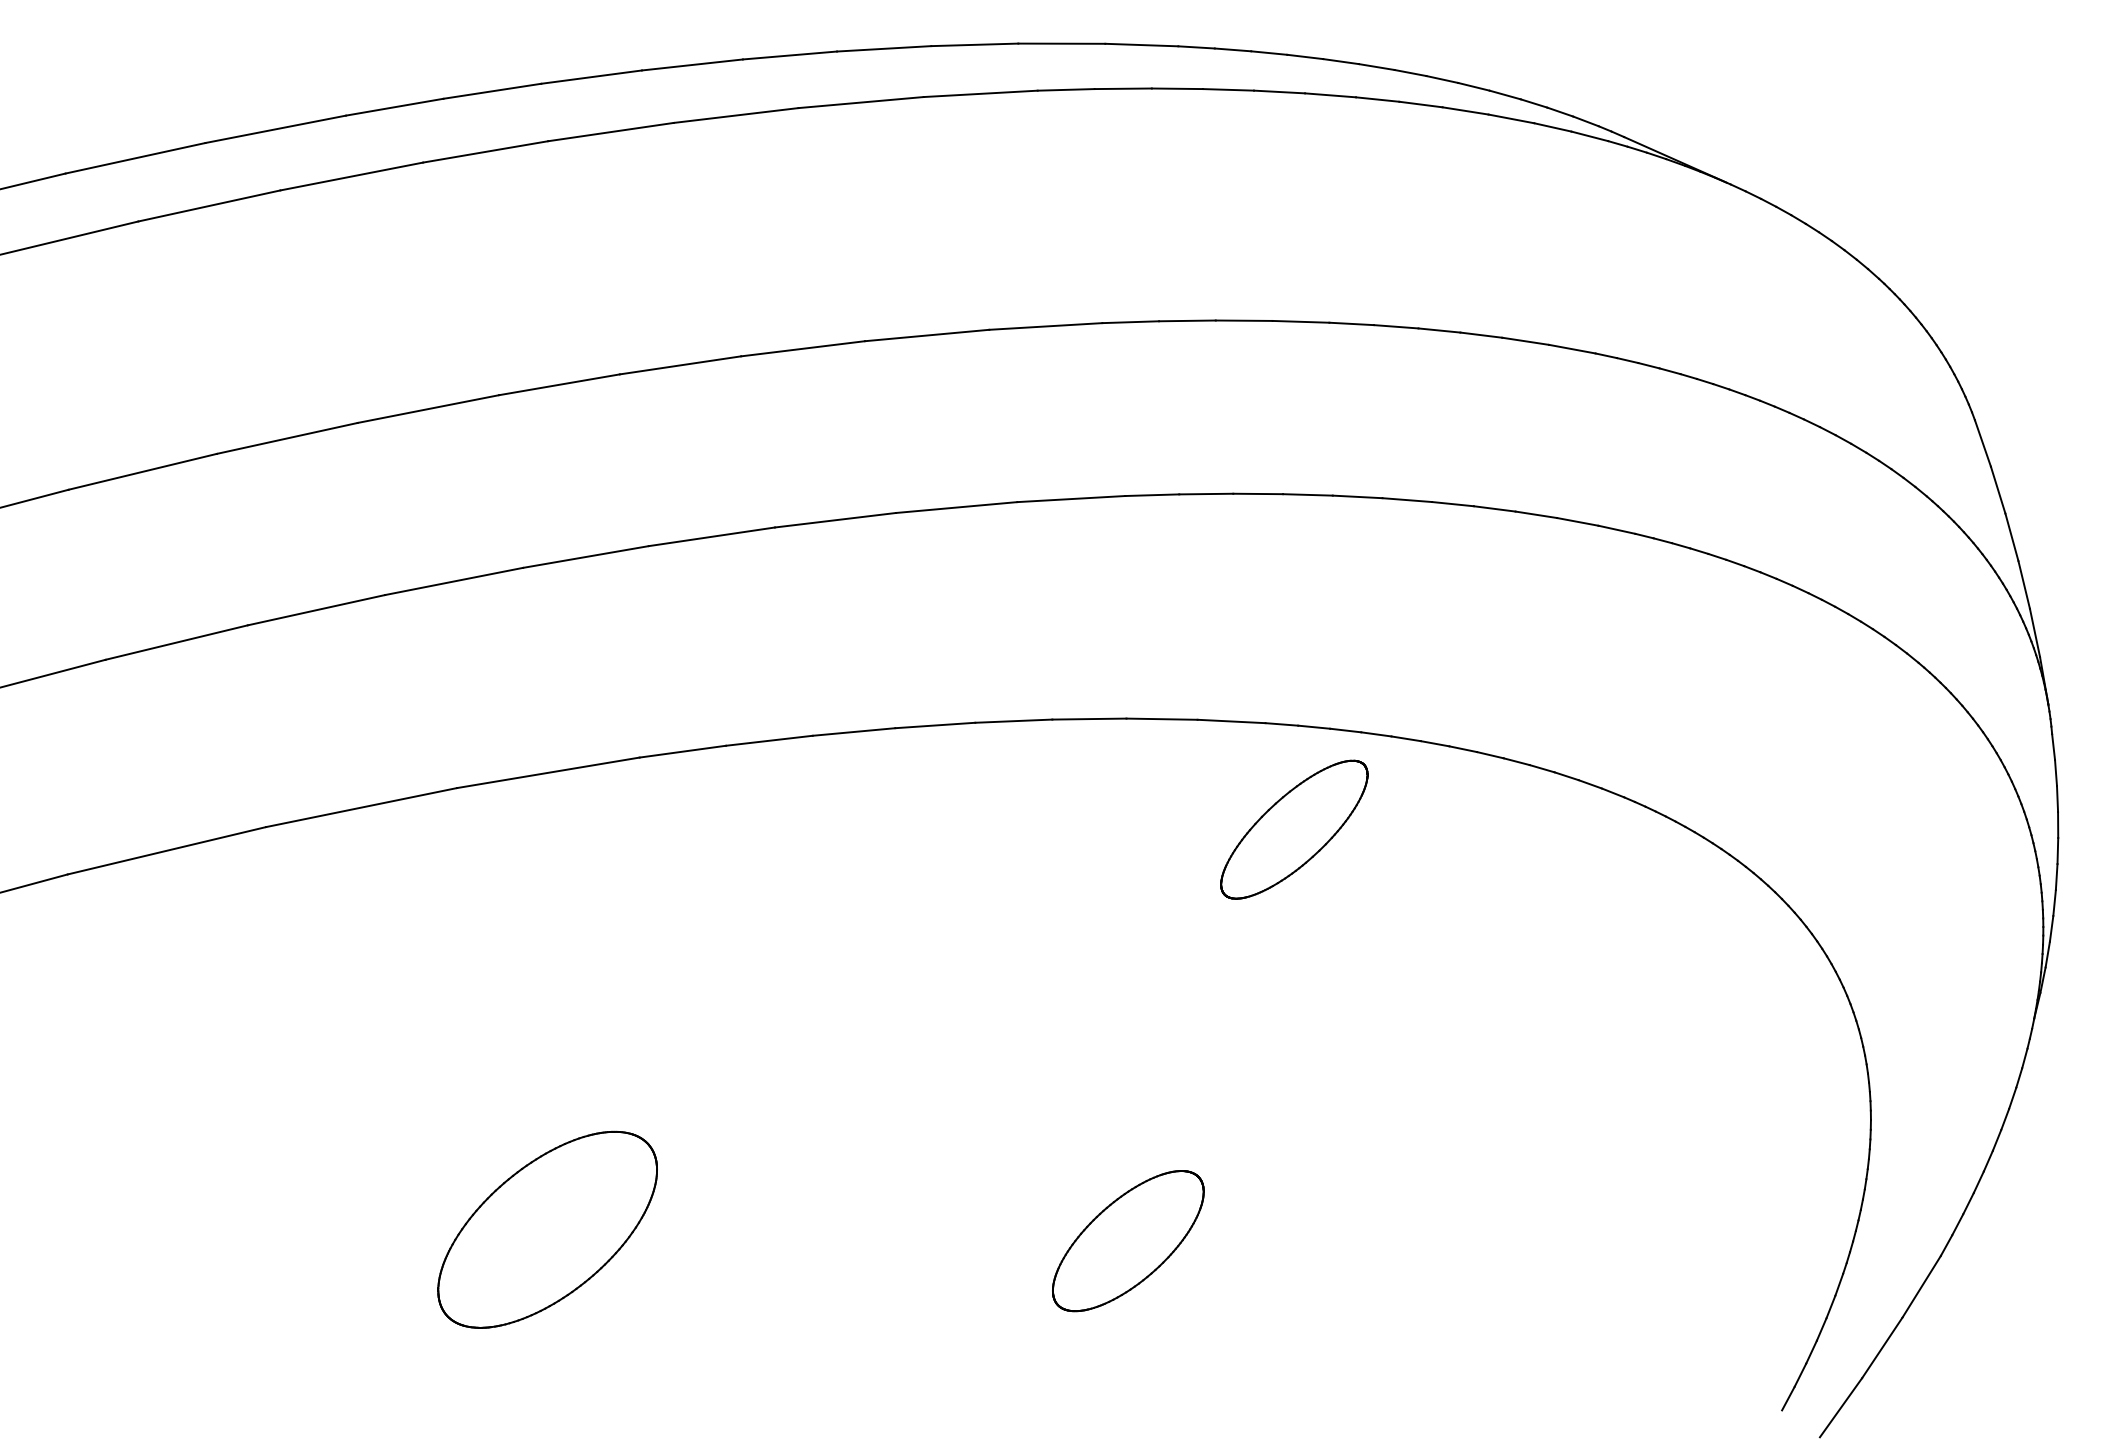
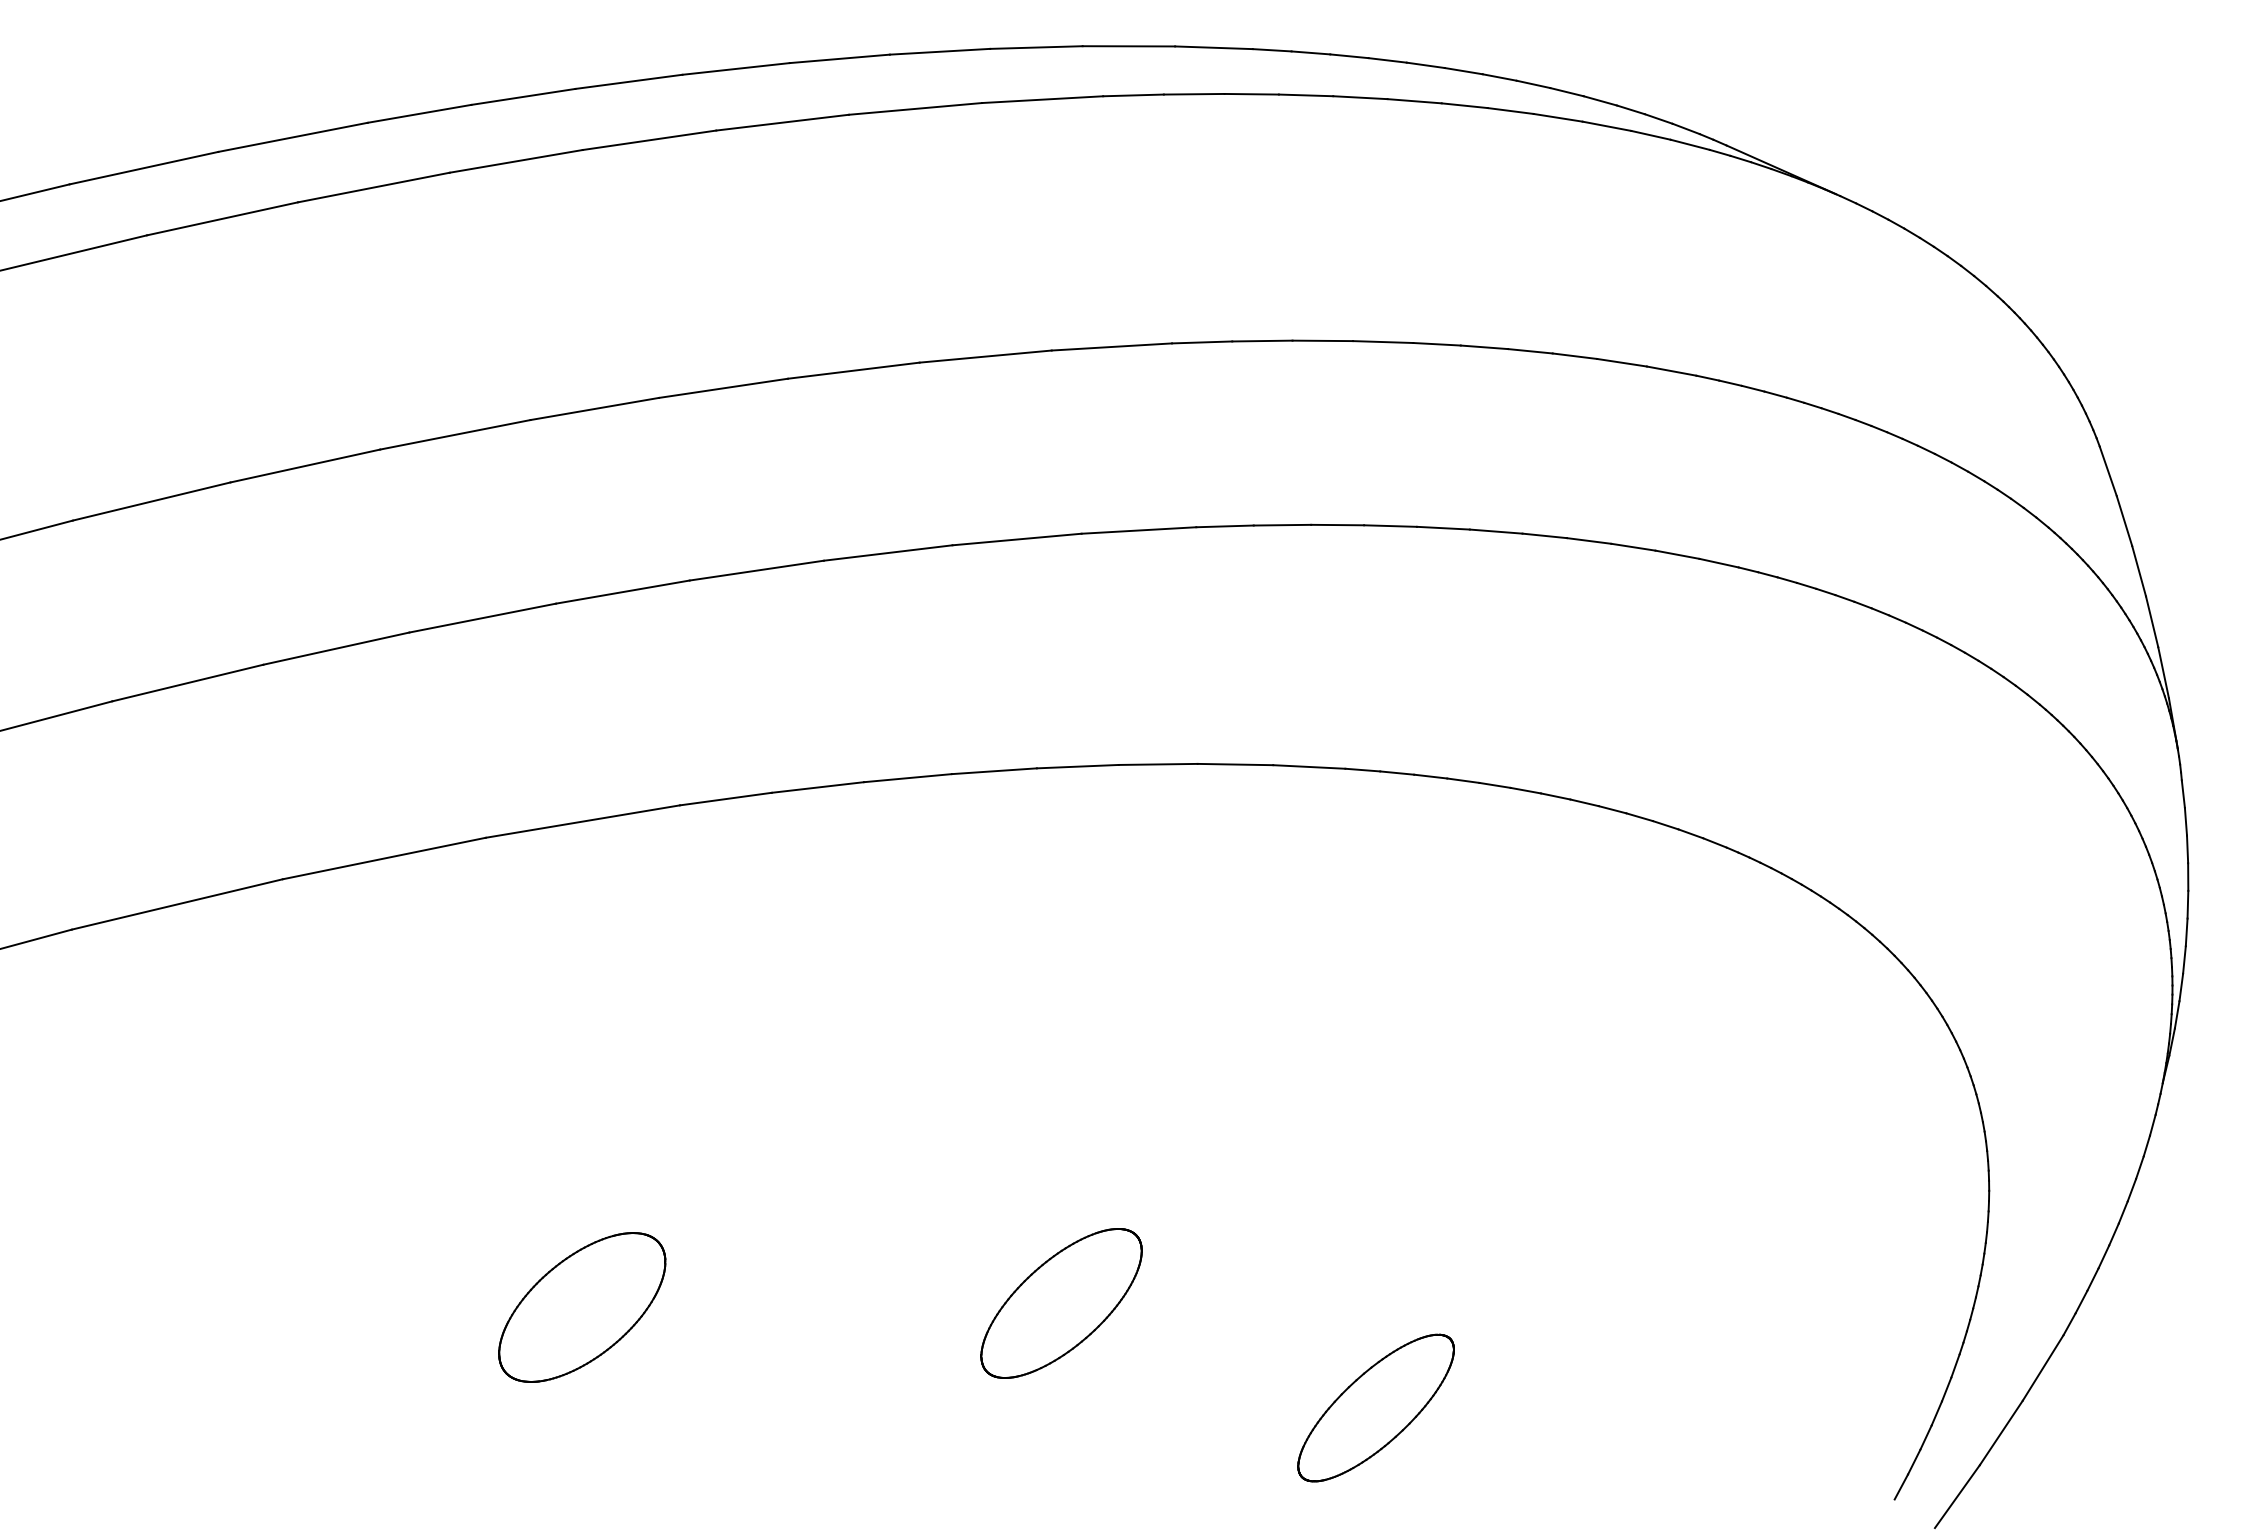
part: (1293, 829) -> (1375, 1407), moved
part: (547, 1229) -> (582, 1307), size x0.71
part: (1128, 1241) -> (1061, 1303), moved

